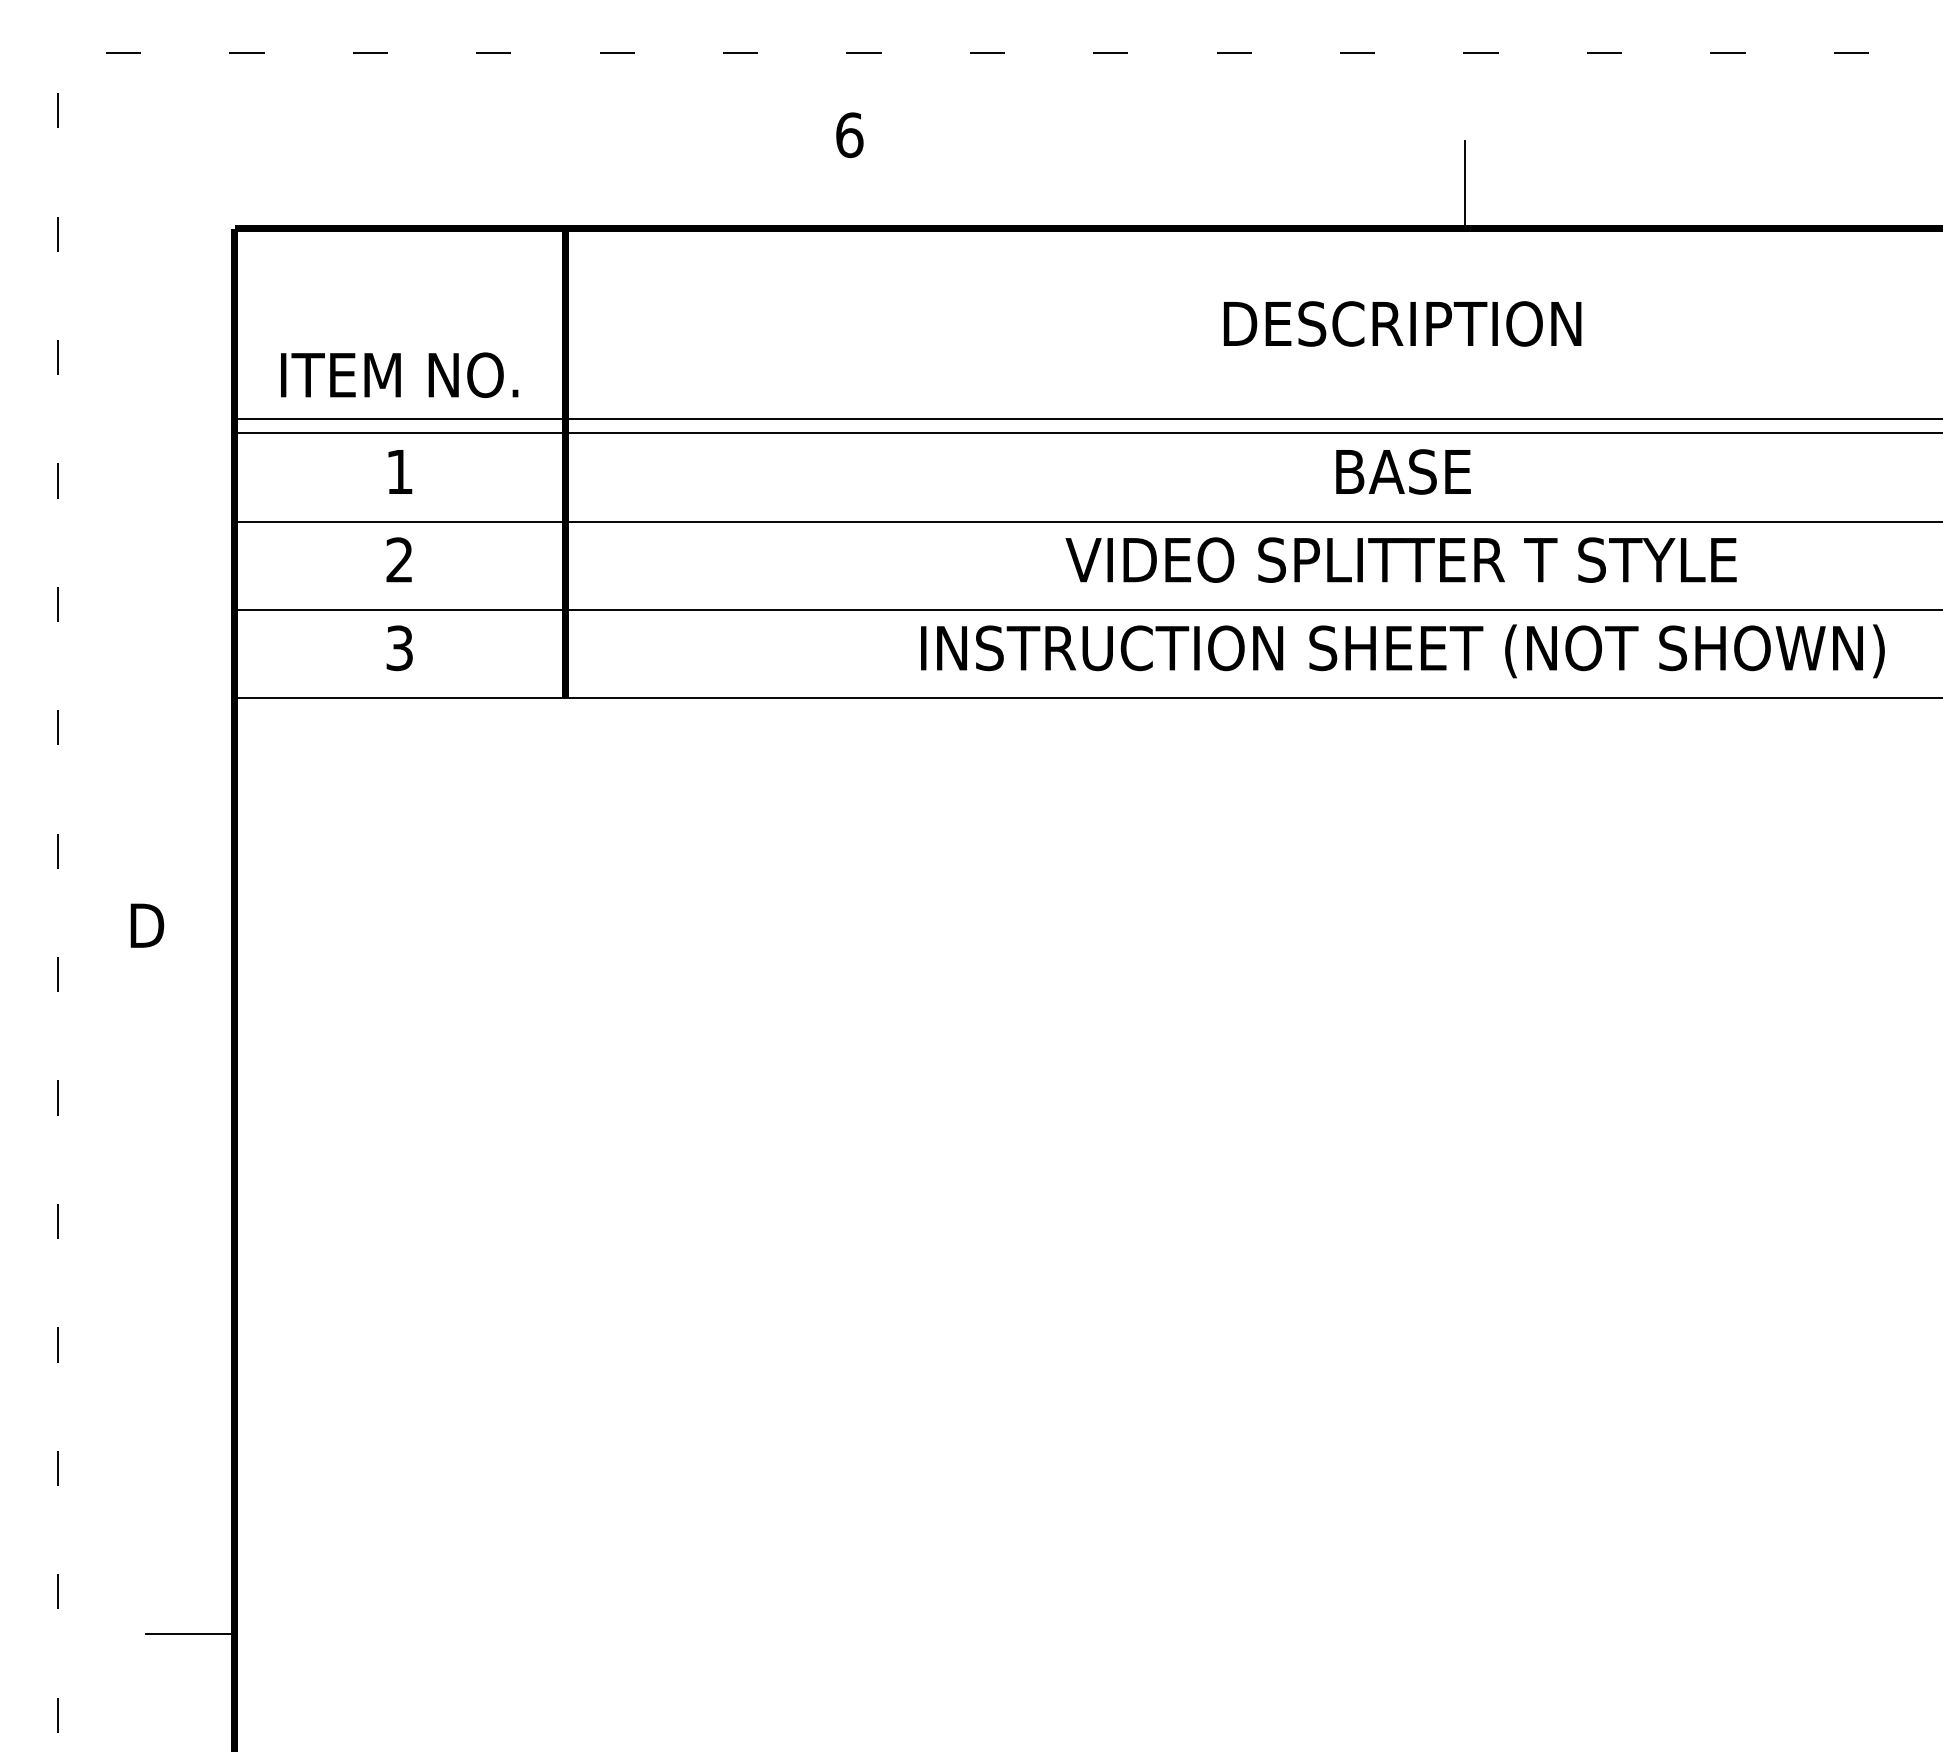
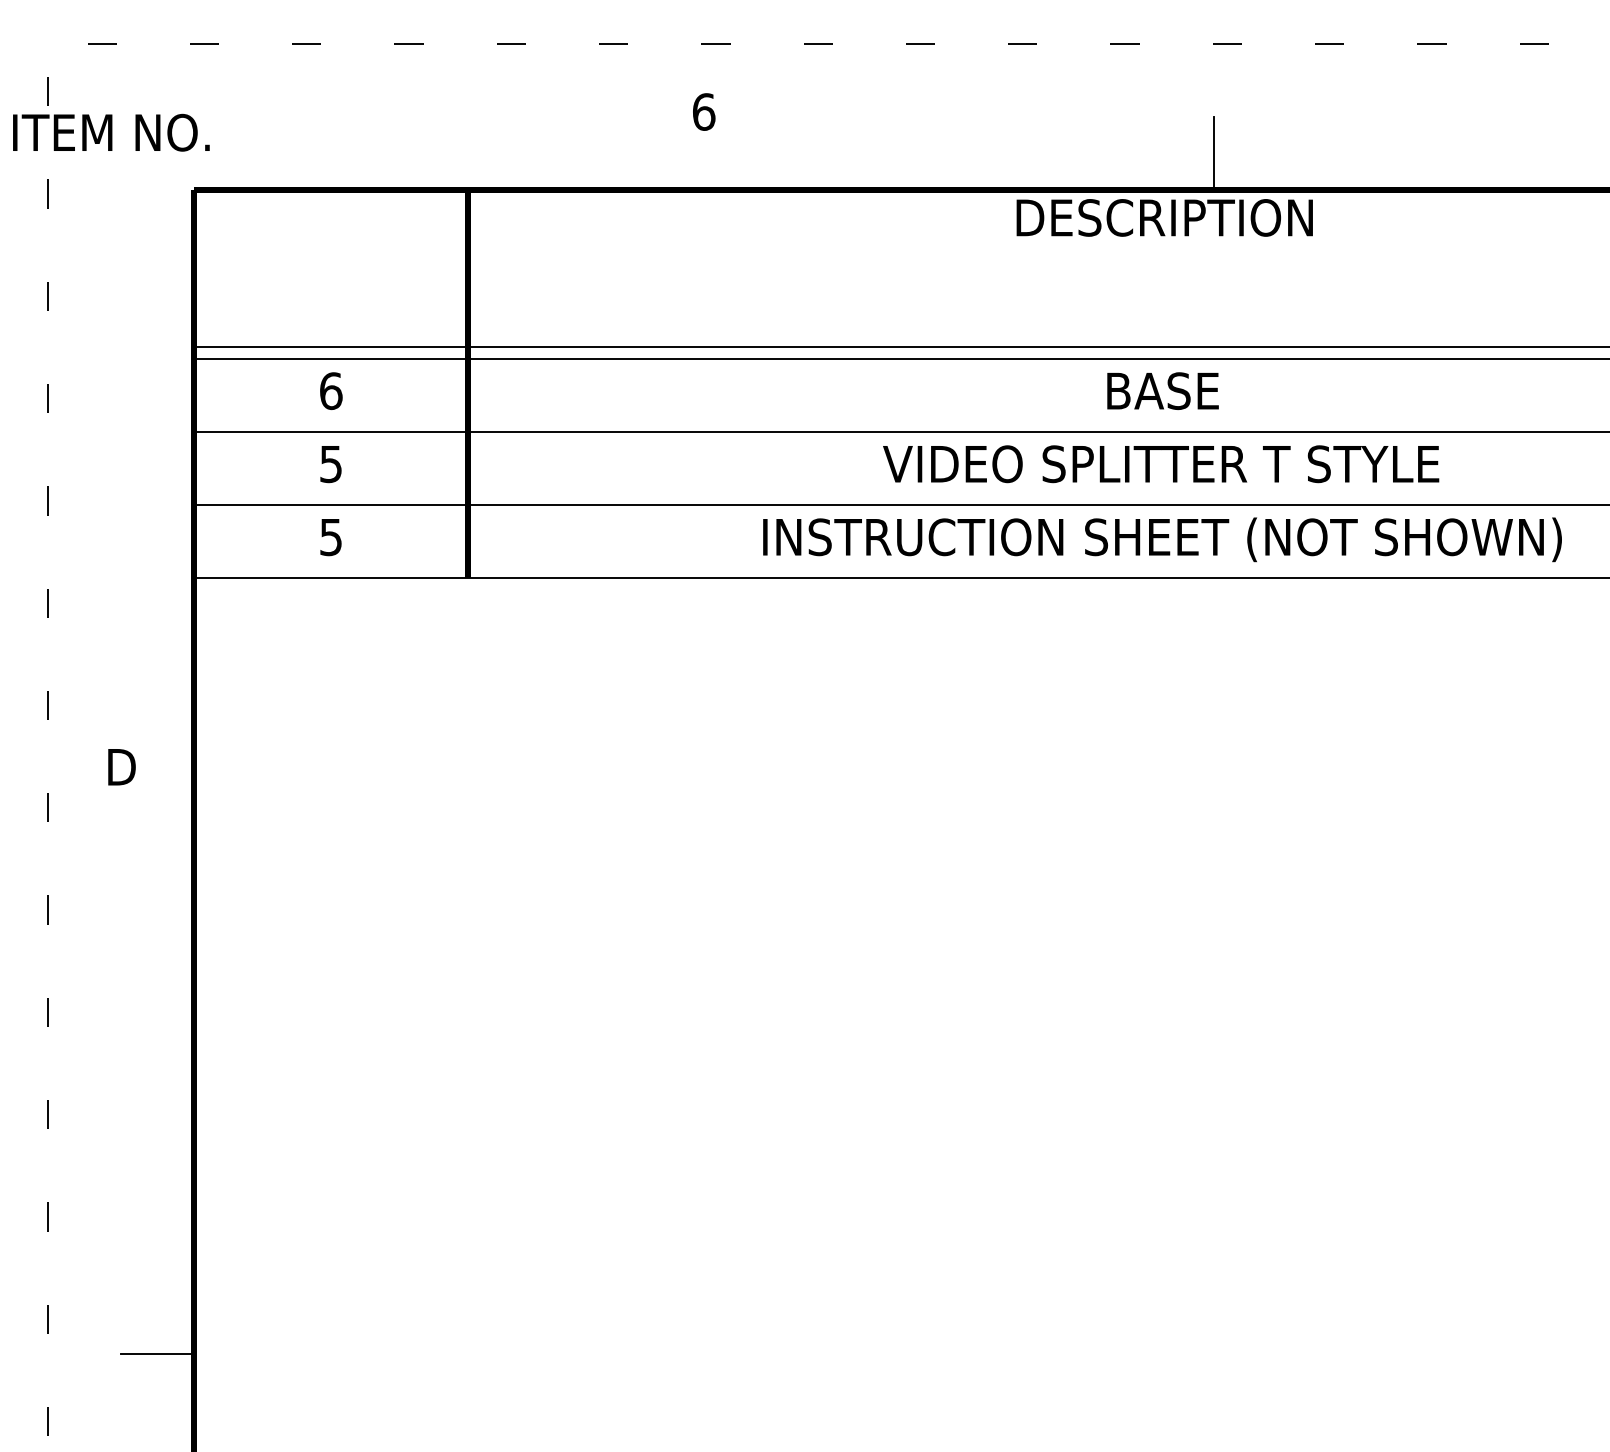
text: (1402, 323) -> (1164, 217), moved
text: (399, 374) -> (111, 132), moved
text: (399, 471) -> (330, 390), 1 -> 6
text: (399, 559) -> (330, 463), 2 -> 5
text: (399, 647) -> (330, 536), 3 -> 5

